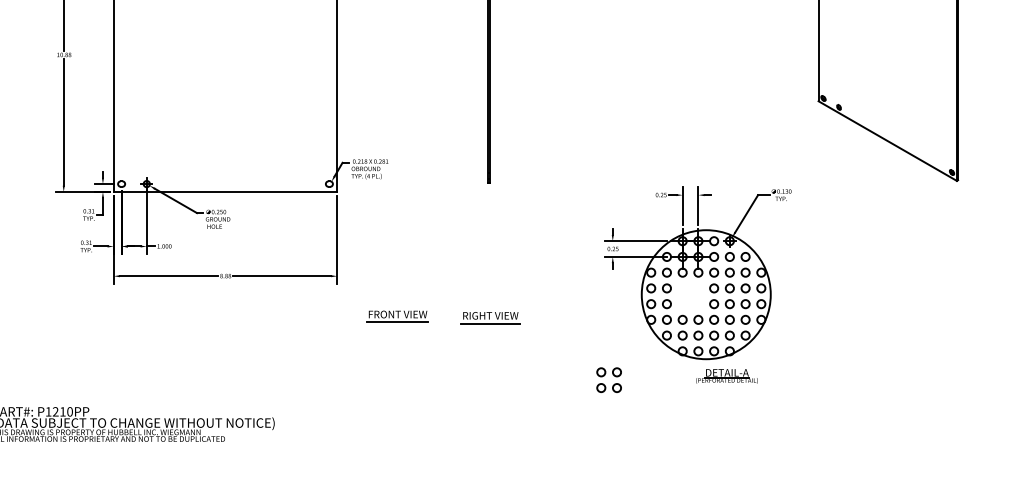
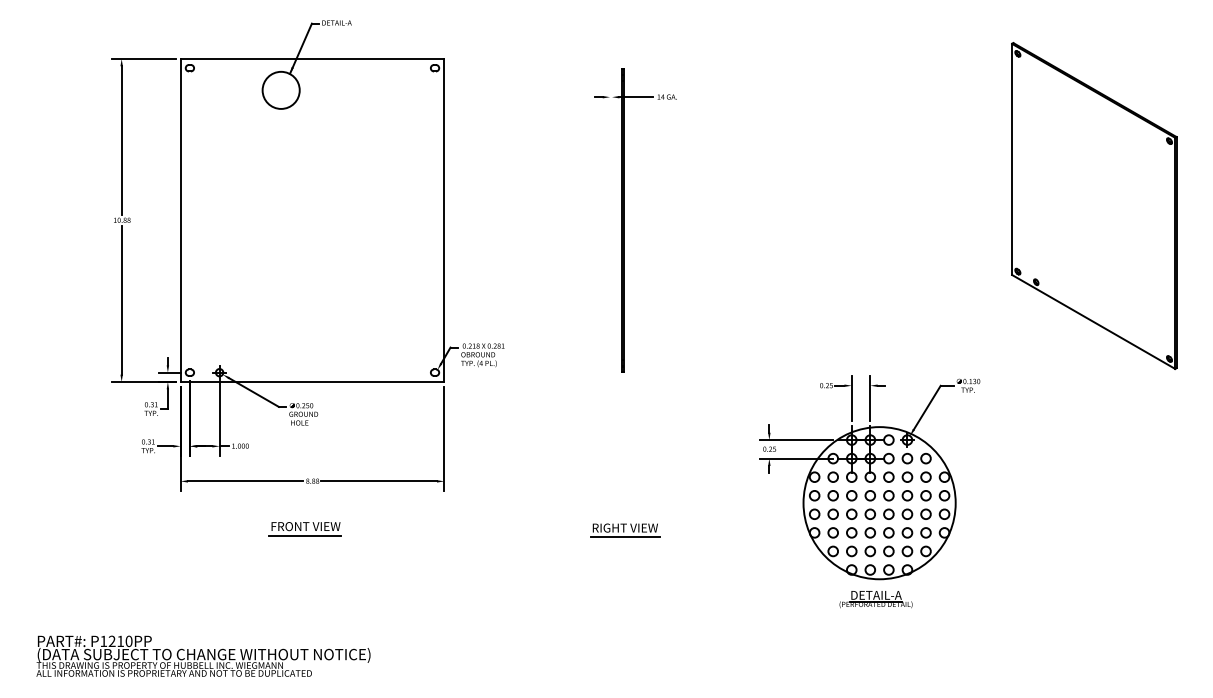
part: (396, 317) -> (304, 529), moved
part: (605, 375) -> (856, 499), moved
part: (726, 376) -> (875, 599), moved

